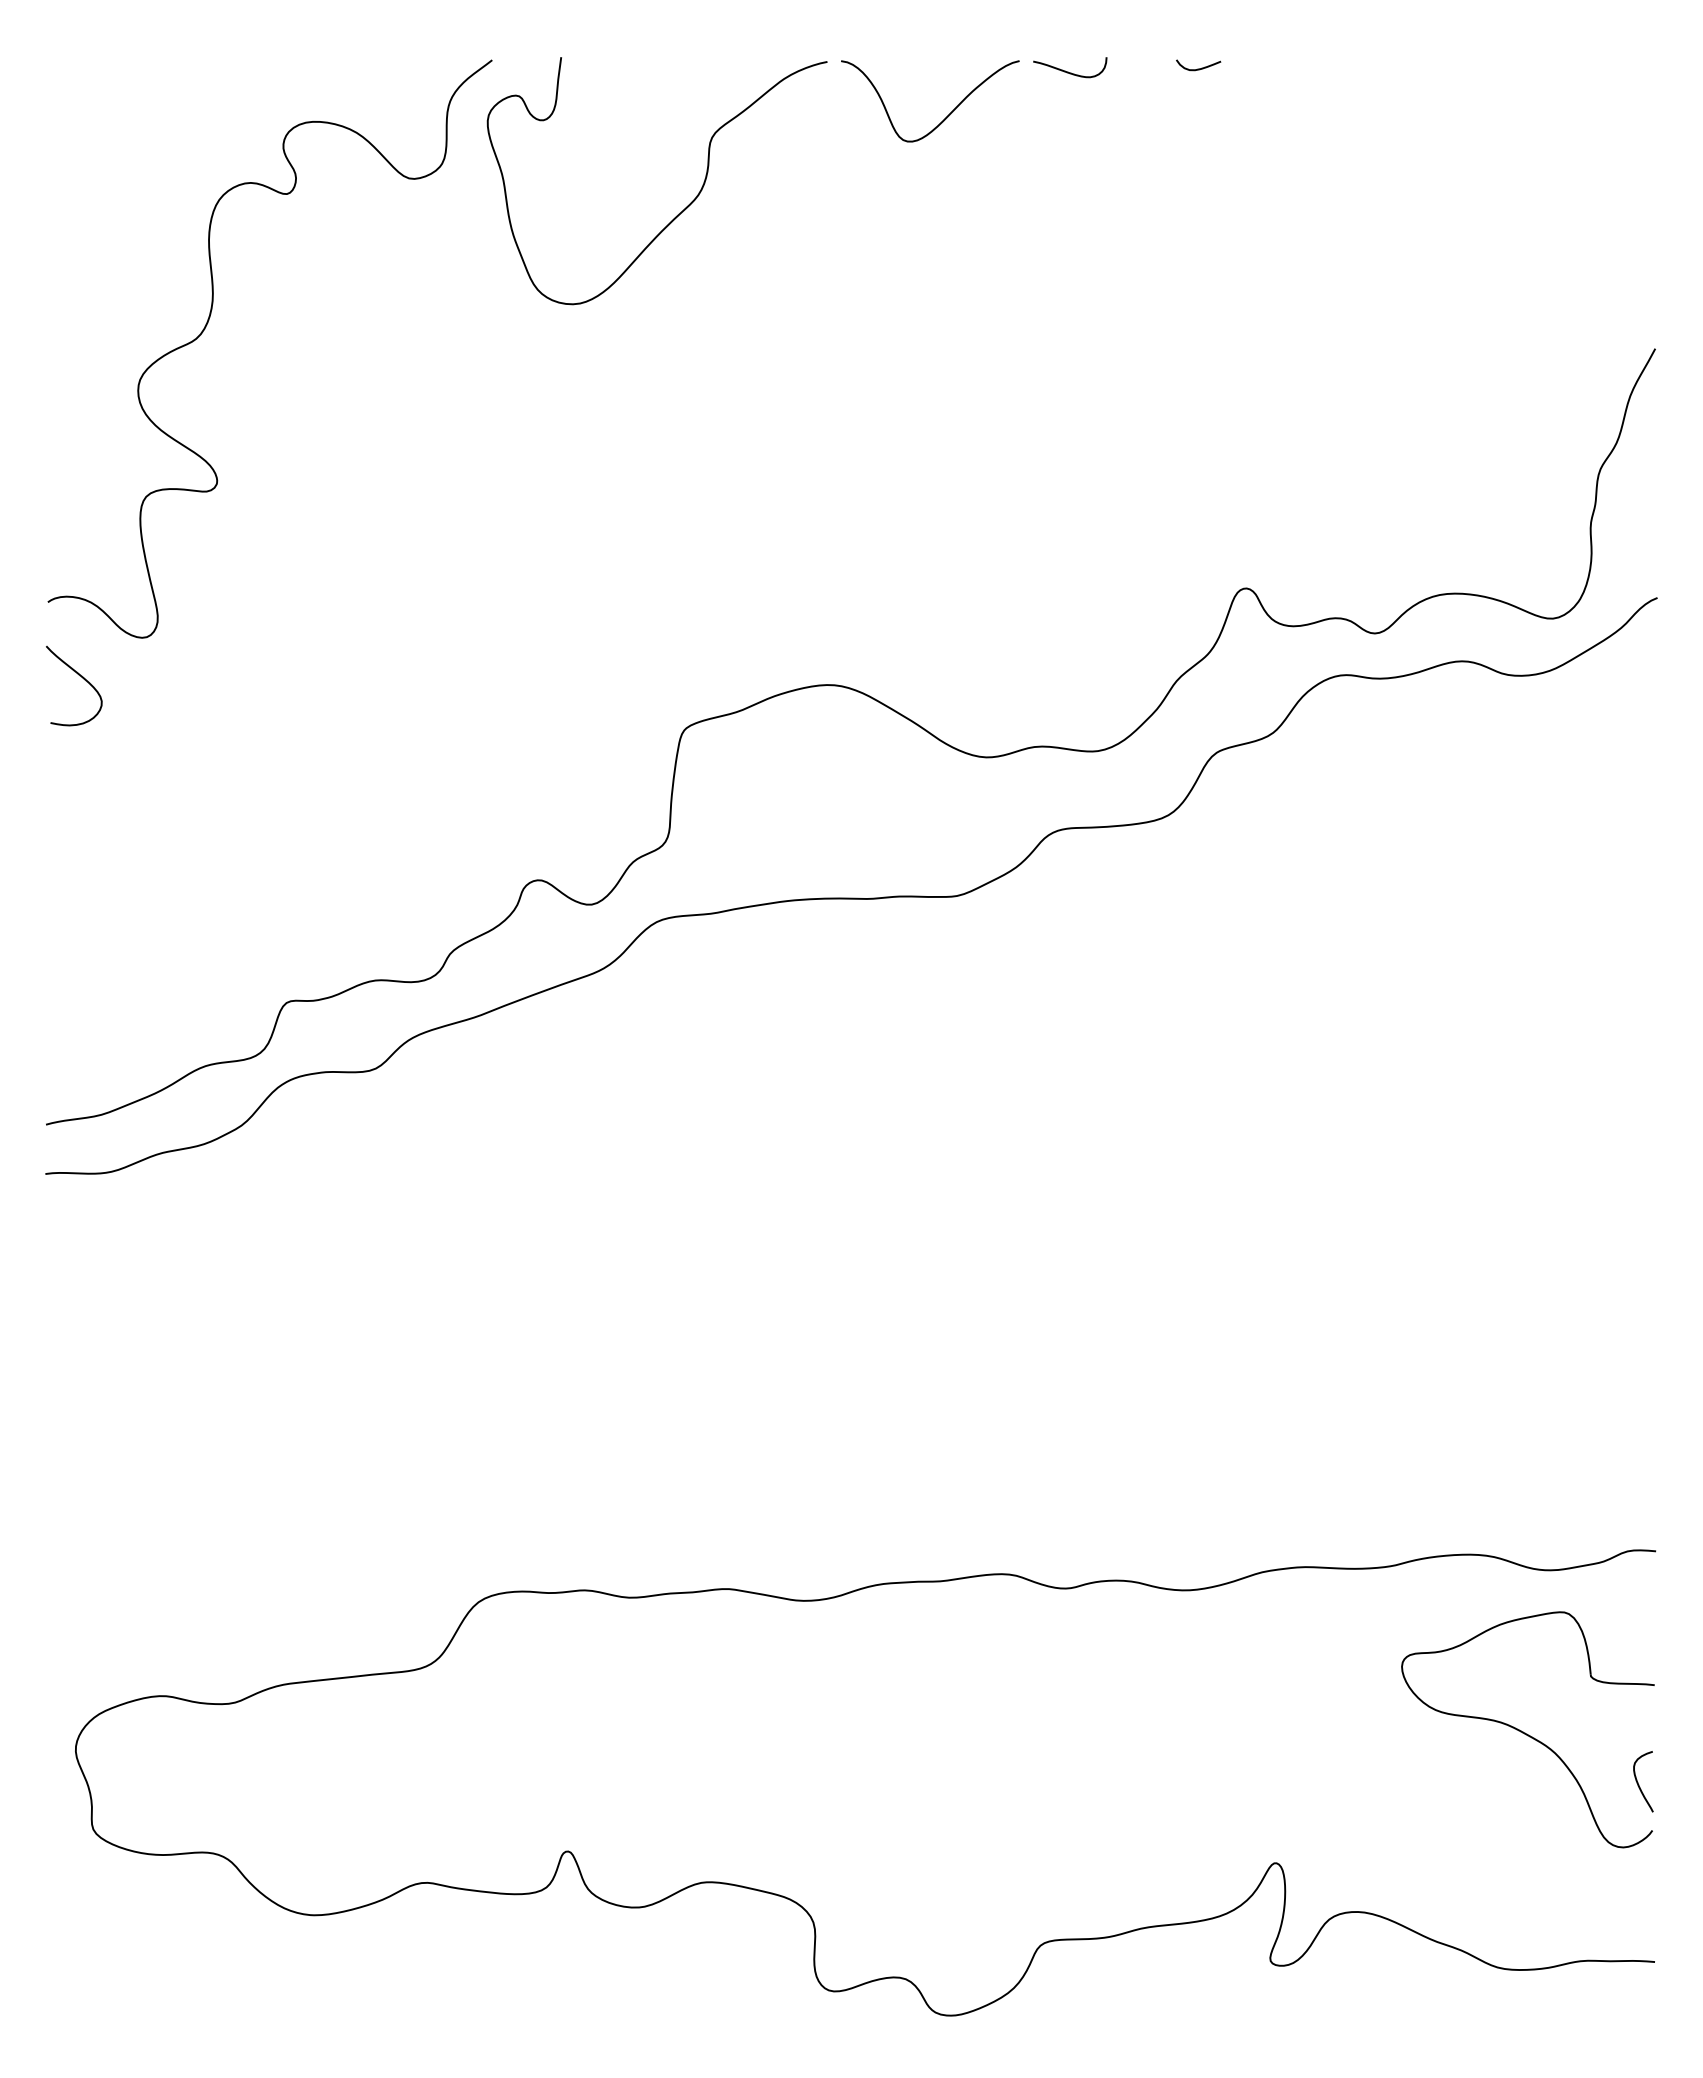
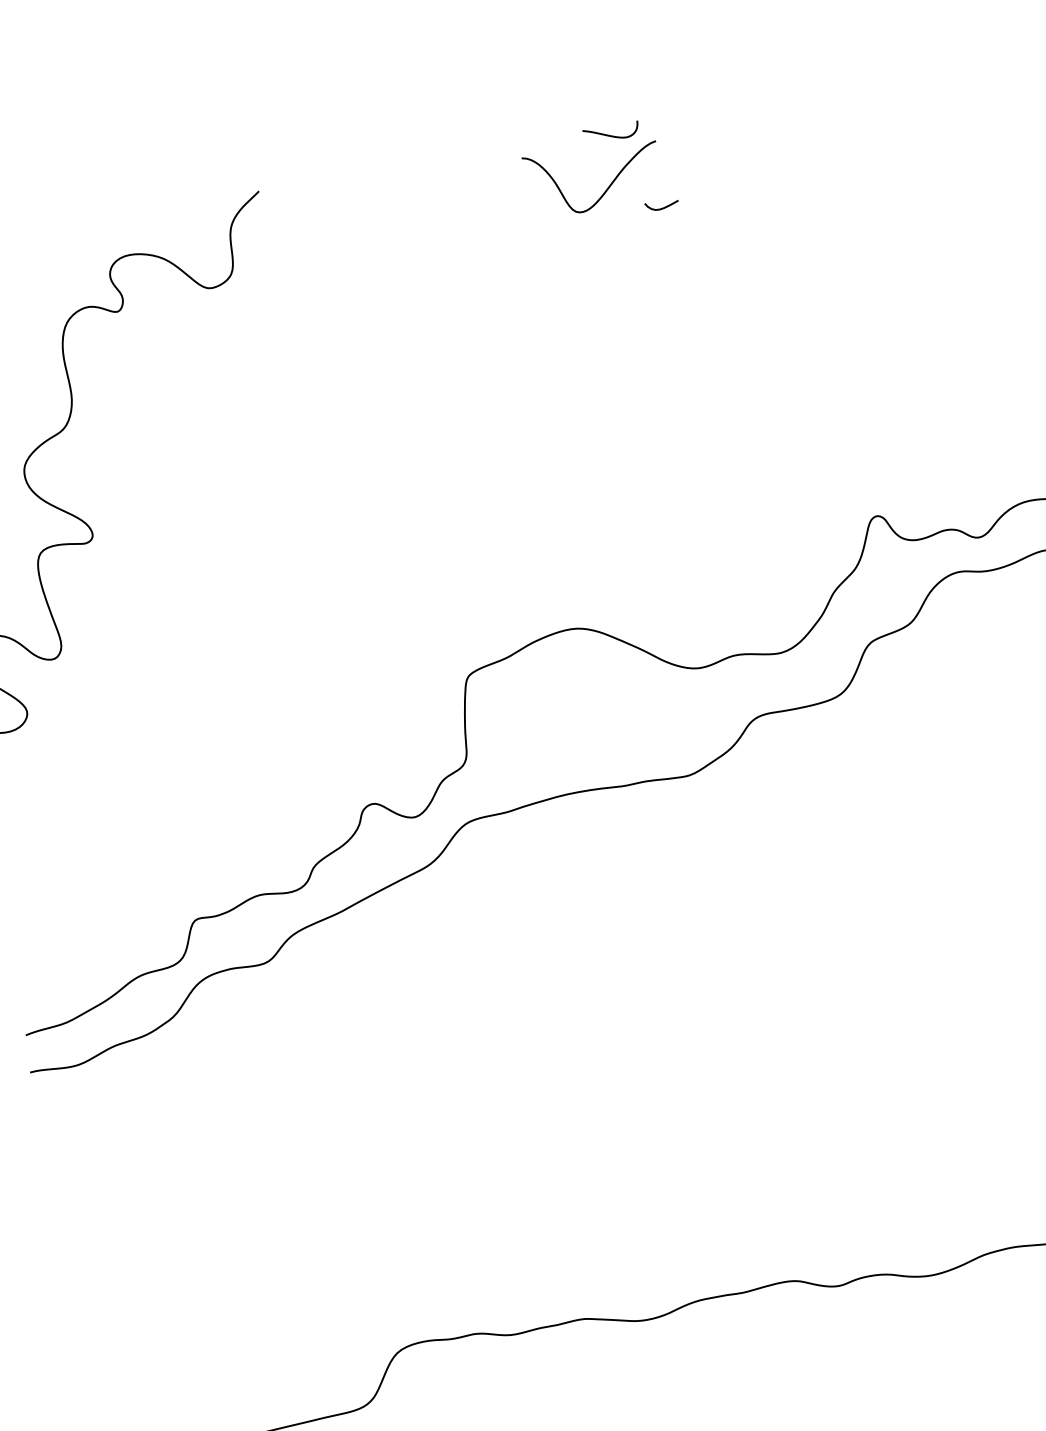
curve: (1198, 68) -> (662, 207), moved
curve: (1068, 71) -> (610, 135), moved
curve: (678, 213) -> (414, 288), removed

